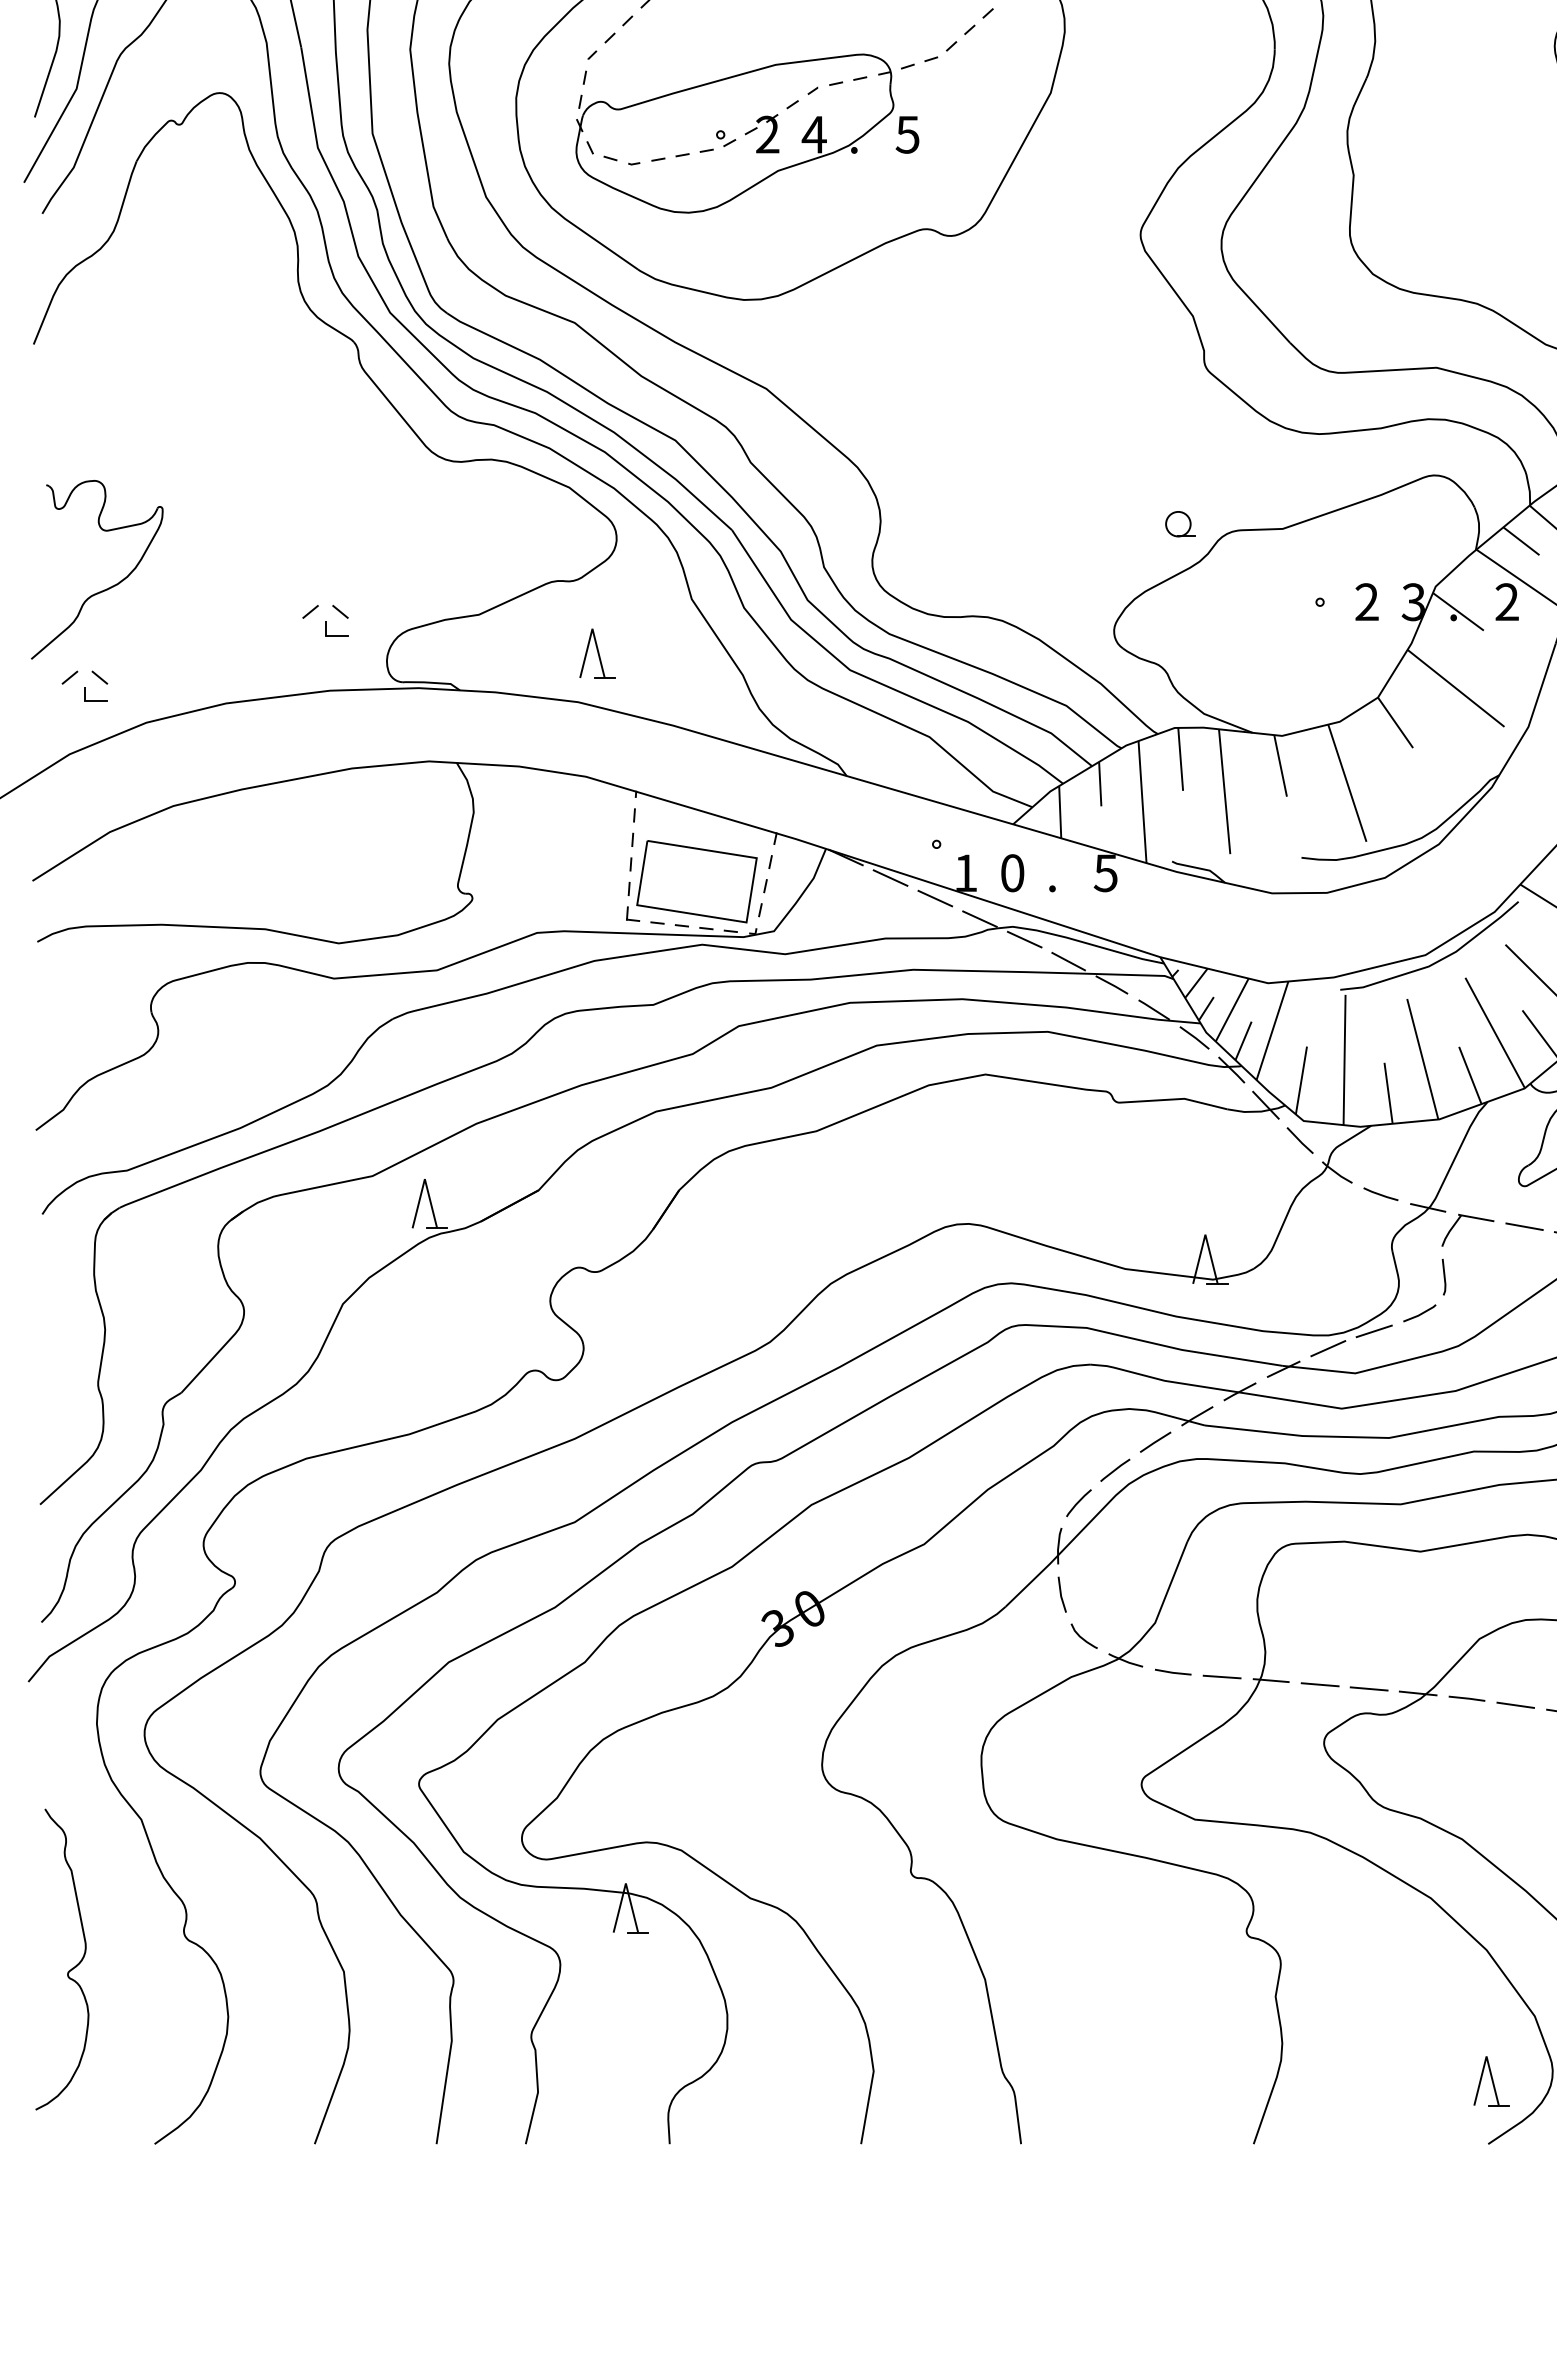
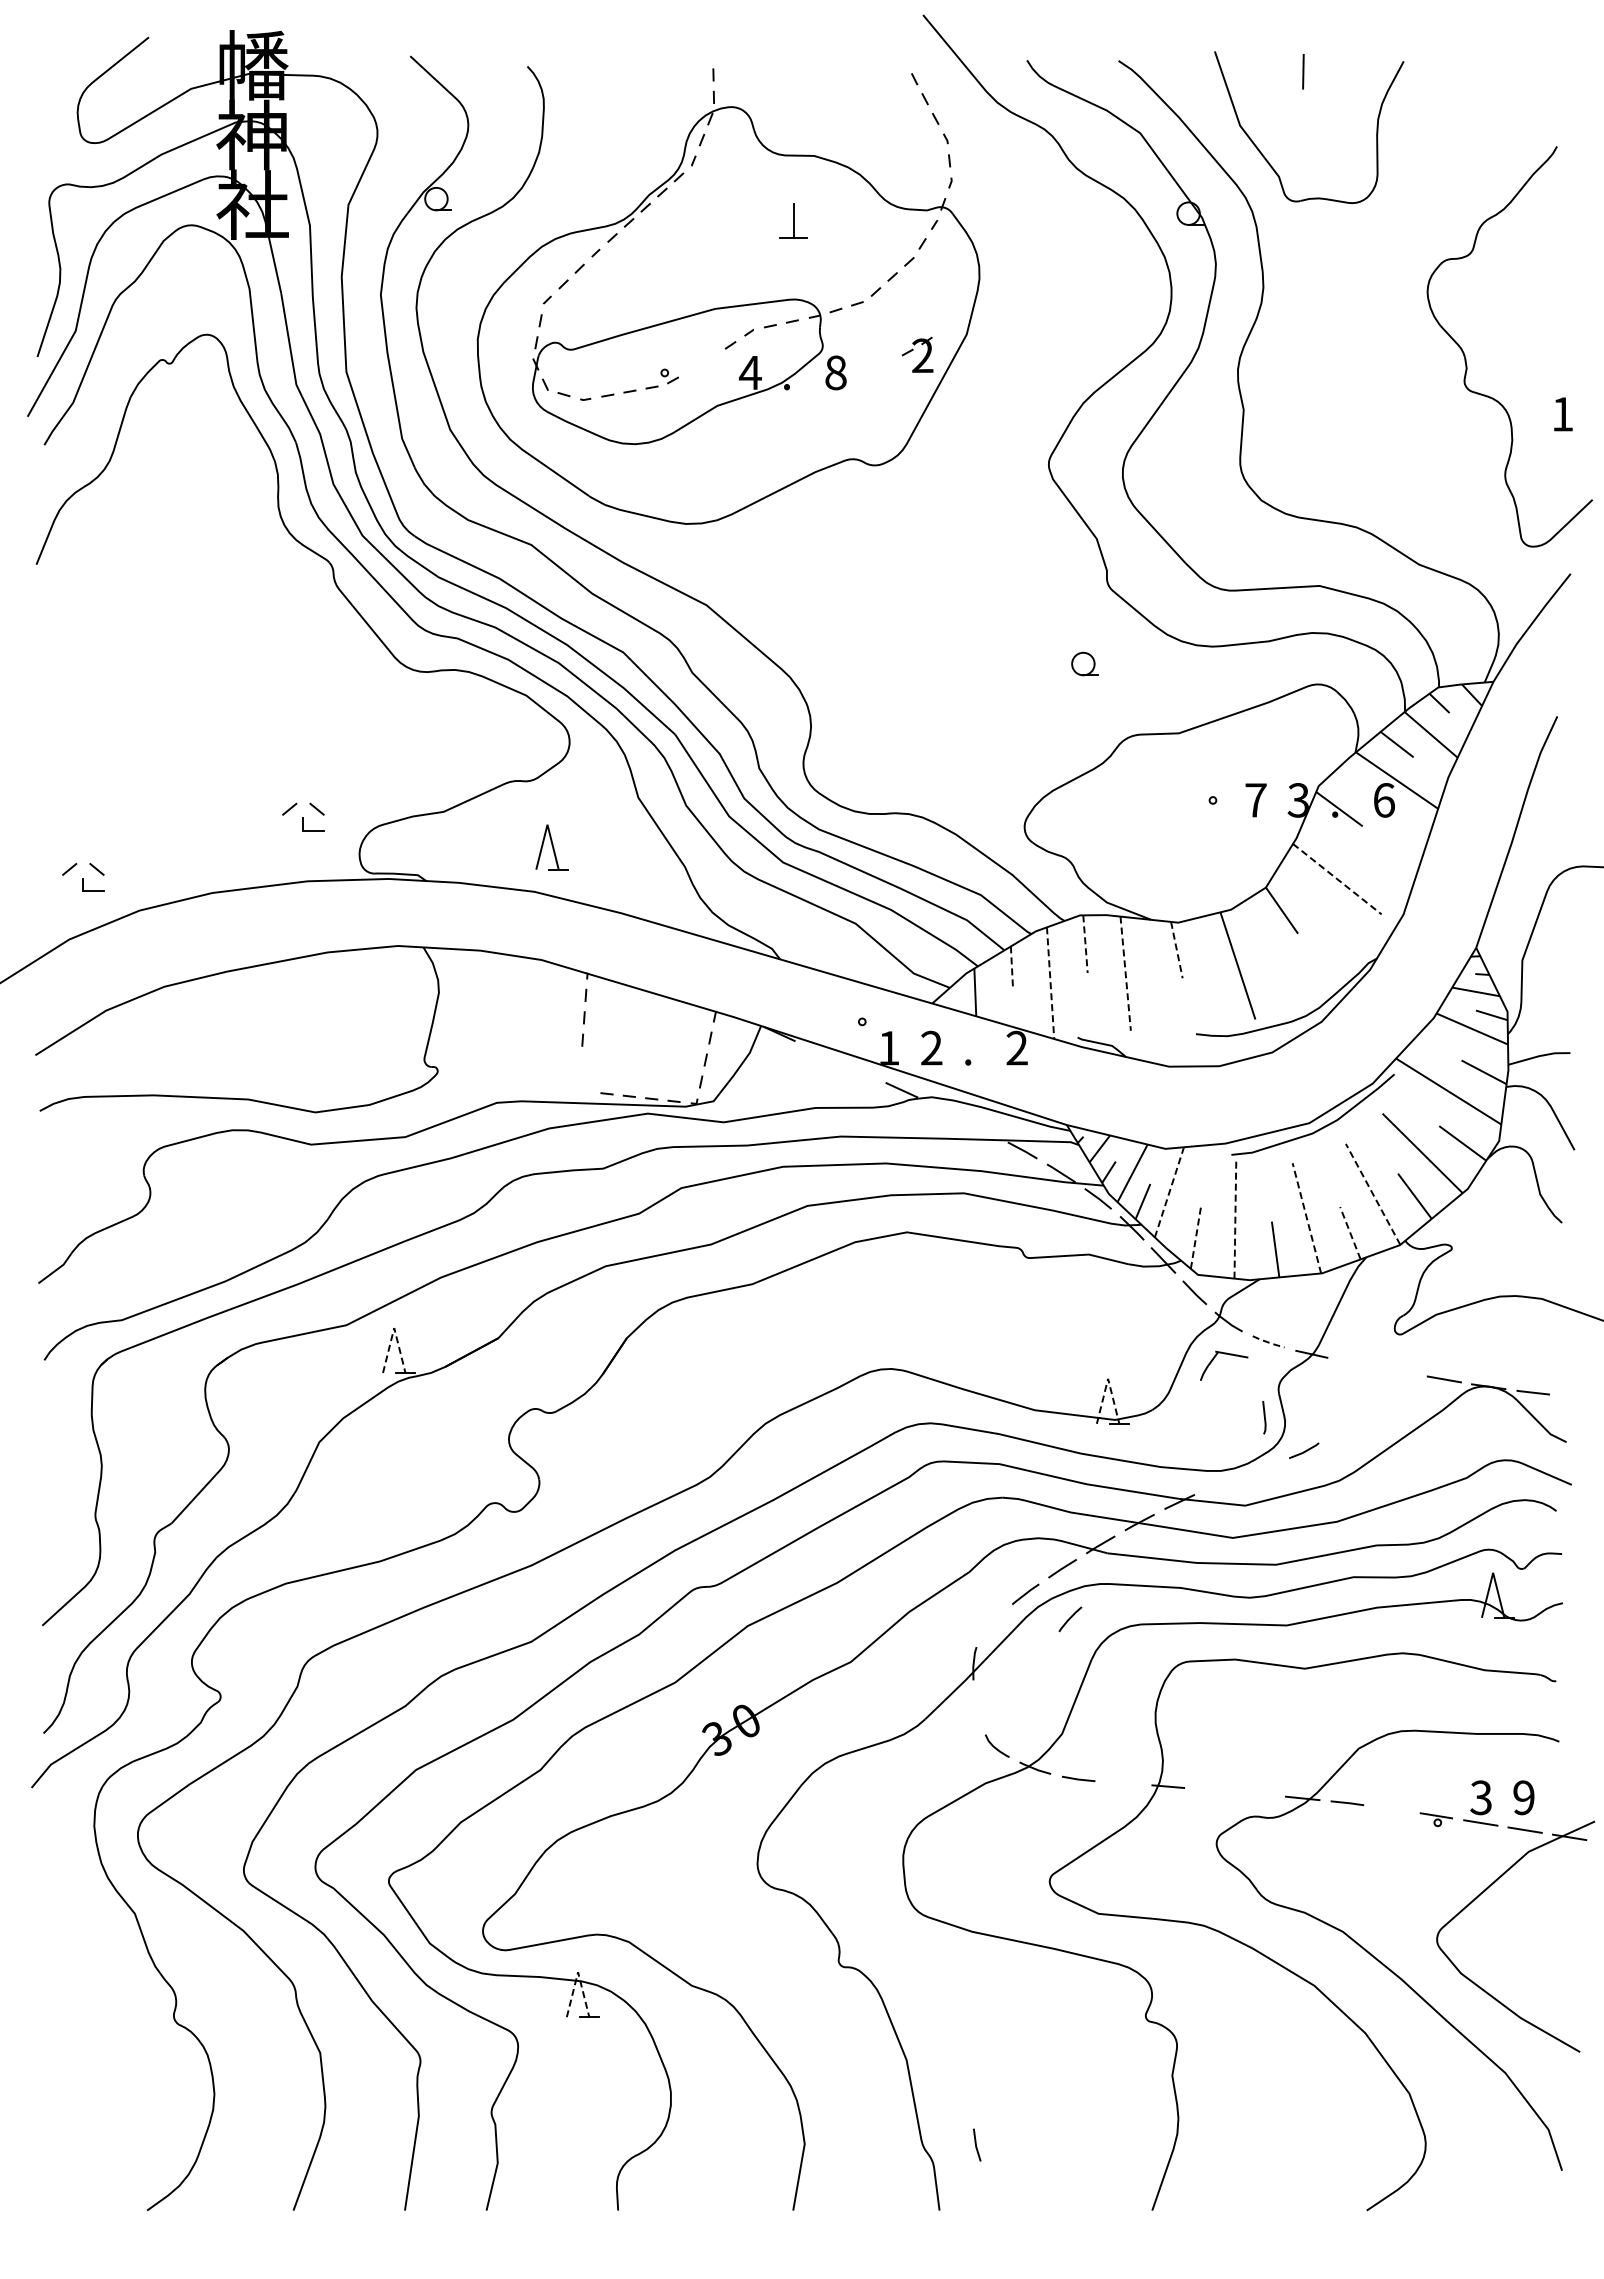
part: (761, 133) -> (917, 354), moved
text: (907, 134) -> (835, 372), 5 -> 8
part: (1179, 523) -> (1084, 663), moved
part: (106, 588) -> (103, 787), removed
text: (1366, 602) -> (1255, 800), 2 -> 7
text: (1506, 602) -> (1383, 800), 2 -> 6
line: (1456, 688) -> (1337, 879), solid -> dashed
line: (1180, 759) -> (1085, 944), solid -> dashed
line: (1280, 766) -> (1176, 950), solid -> dashed
line: (1099, 784) -> (1011, 967), solid -> dashed
line: (1224, 792) -> (1125, 974), solid -> dashed
line: (1142, 802) -> (1050, 983), solid -> dashed
text: (1012, 872) -> (931, 1047), 0 -> 2
text: (1105, 872) -> (1016, 1047), 5 -> 2
line: (889, 877) -> (819, 1052), removed
part: (691, 881) -> (638, 1055), removed
line: (934, 898) -> (860, 1071), removed
line: (1024, 939) -> (942, 1108), removed
line: (1068, 962) -> (982, 1129), removed
line: (1272, 1029) -> (1169, 1191), solid -> dashed
line: (1494, 1032) -> (1372, 1193), solid -> dashed
line: (1422, 1059) -> (1306, 1218), solid -> dashed
line: (1344, 1060) -> (1235, 1219), solid -> dashed
line: (1470, 1074) -> (1350, 1232), solid -> dashed
line: (1302, 1080) -> (1196, 1237), solid -> dashed
line: (425, 1179) -> (394, 1328), solid -> dashed
line: (1380, 1194) -> (1268, 1342), solid -> dashed
part: (1468, 1217) -> (1224, 1354), moved
line: (1524, 1226) -> (1399, 1371), removed
line: (1205, 1234) -> (1108, 1378), solid -> dashed
line: (1444, 1276) -> (1264, 1417), moved
line: (1374, 1331) -> (1262, 1467), removed
line: (1328, 1348) -> (1220, 1482), removed
line: (1079, 1503) -> (1070, 1619), moved
line: (1061, 1594) -> (976, 2144), moved
line: (1222, 1677) -> (1123, 1783), removed
line: (1319, 1684) -> (1212, 1790), removed
line: (1368, 1688) -> (1257, 1793), removed
line: (1515, 1704) -> (1391, 1808), removed
line: (626, 1883) -> (578, 1972), solid -> dashed
curve: (68, 1970) -> (68, 2051), removed
part: (1491, 2080) -> (1369, 2152), removed

